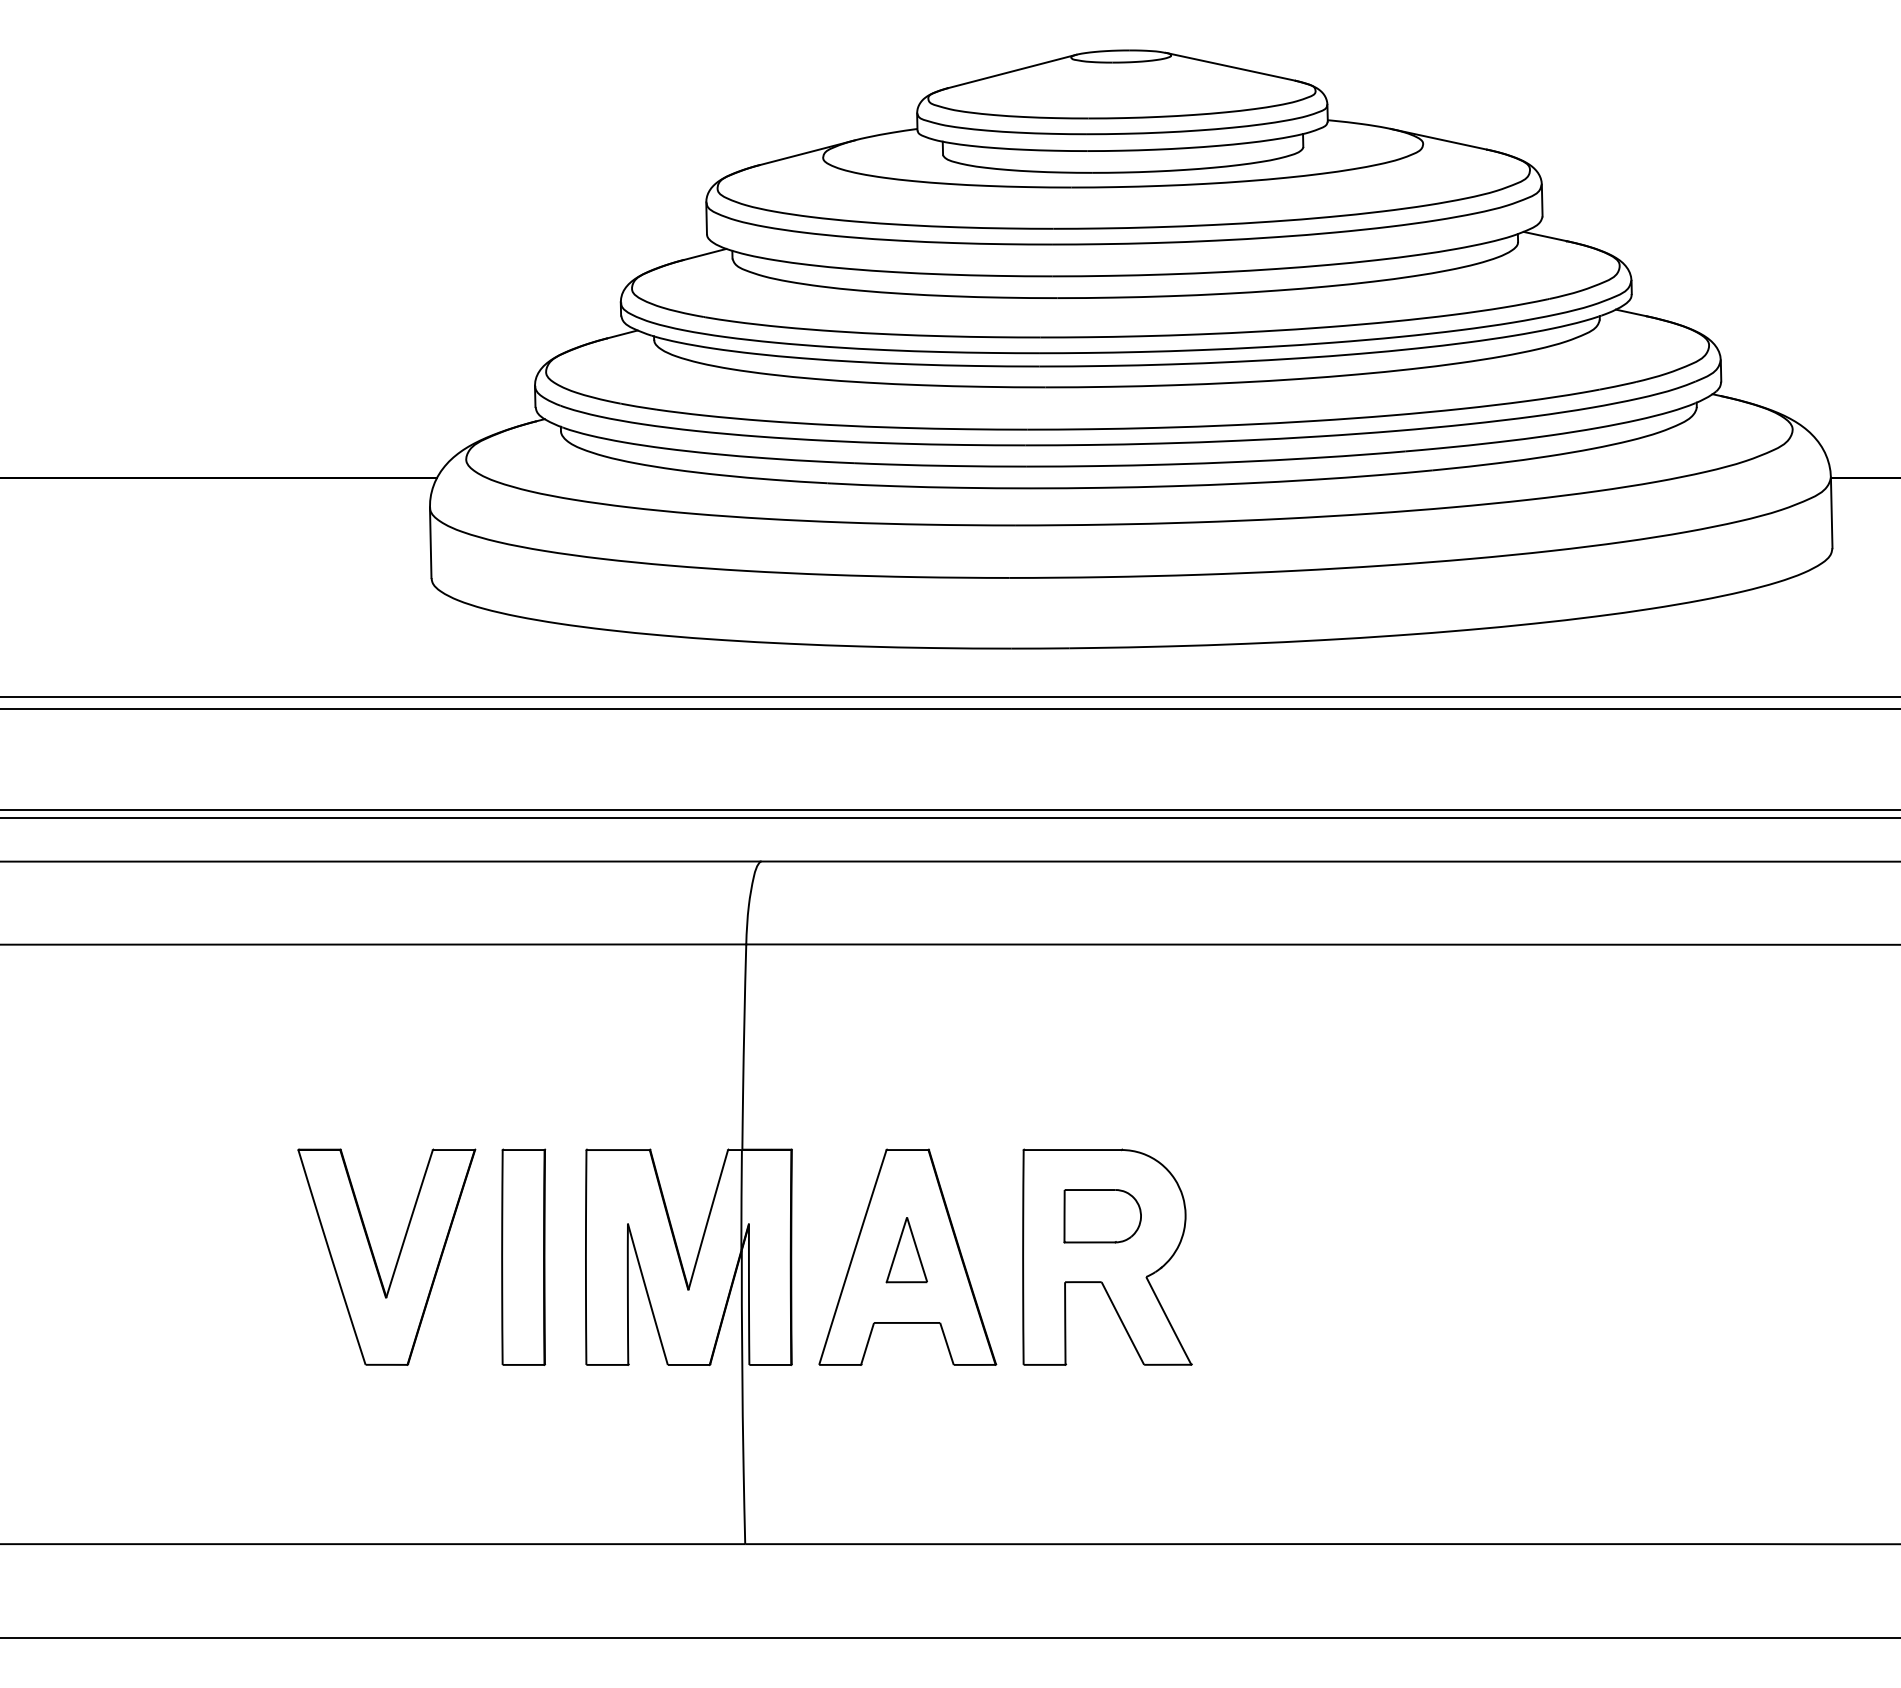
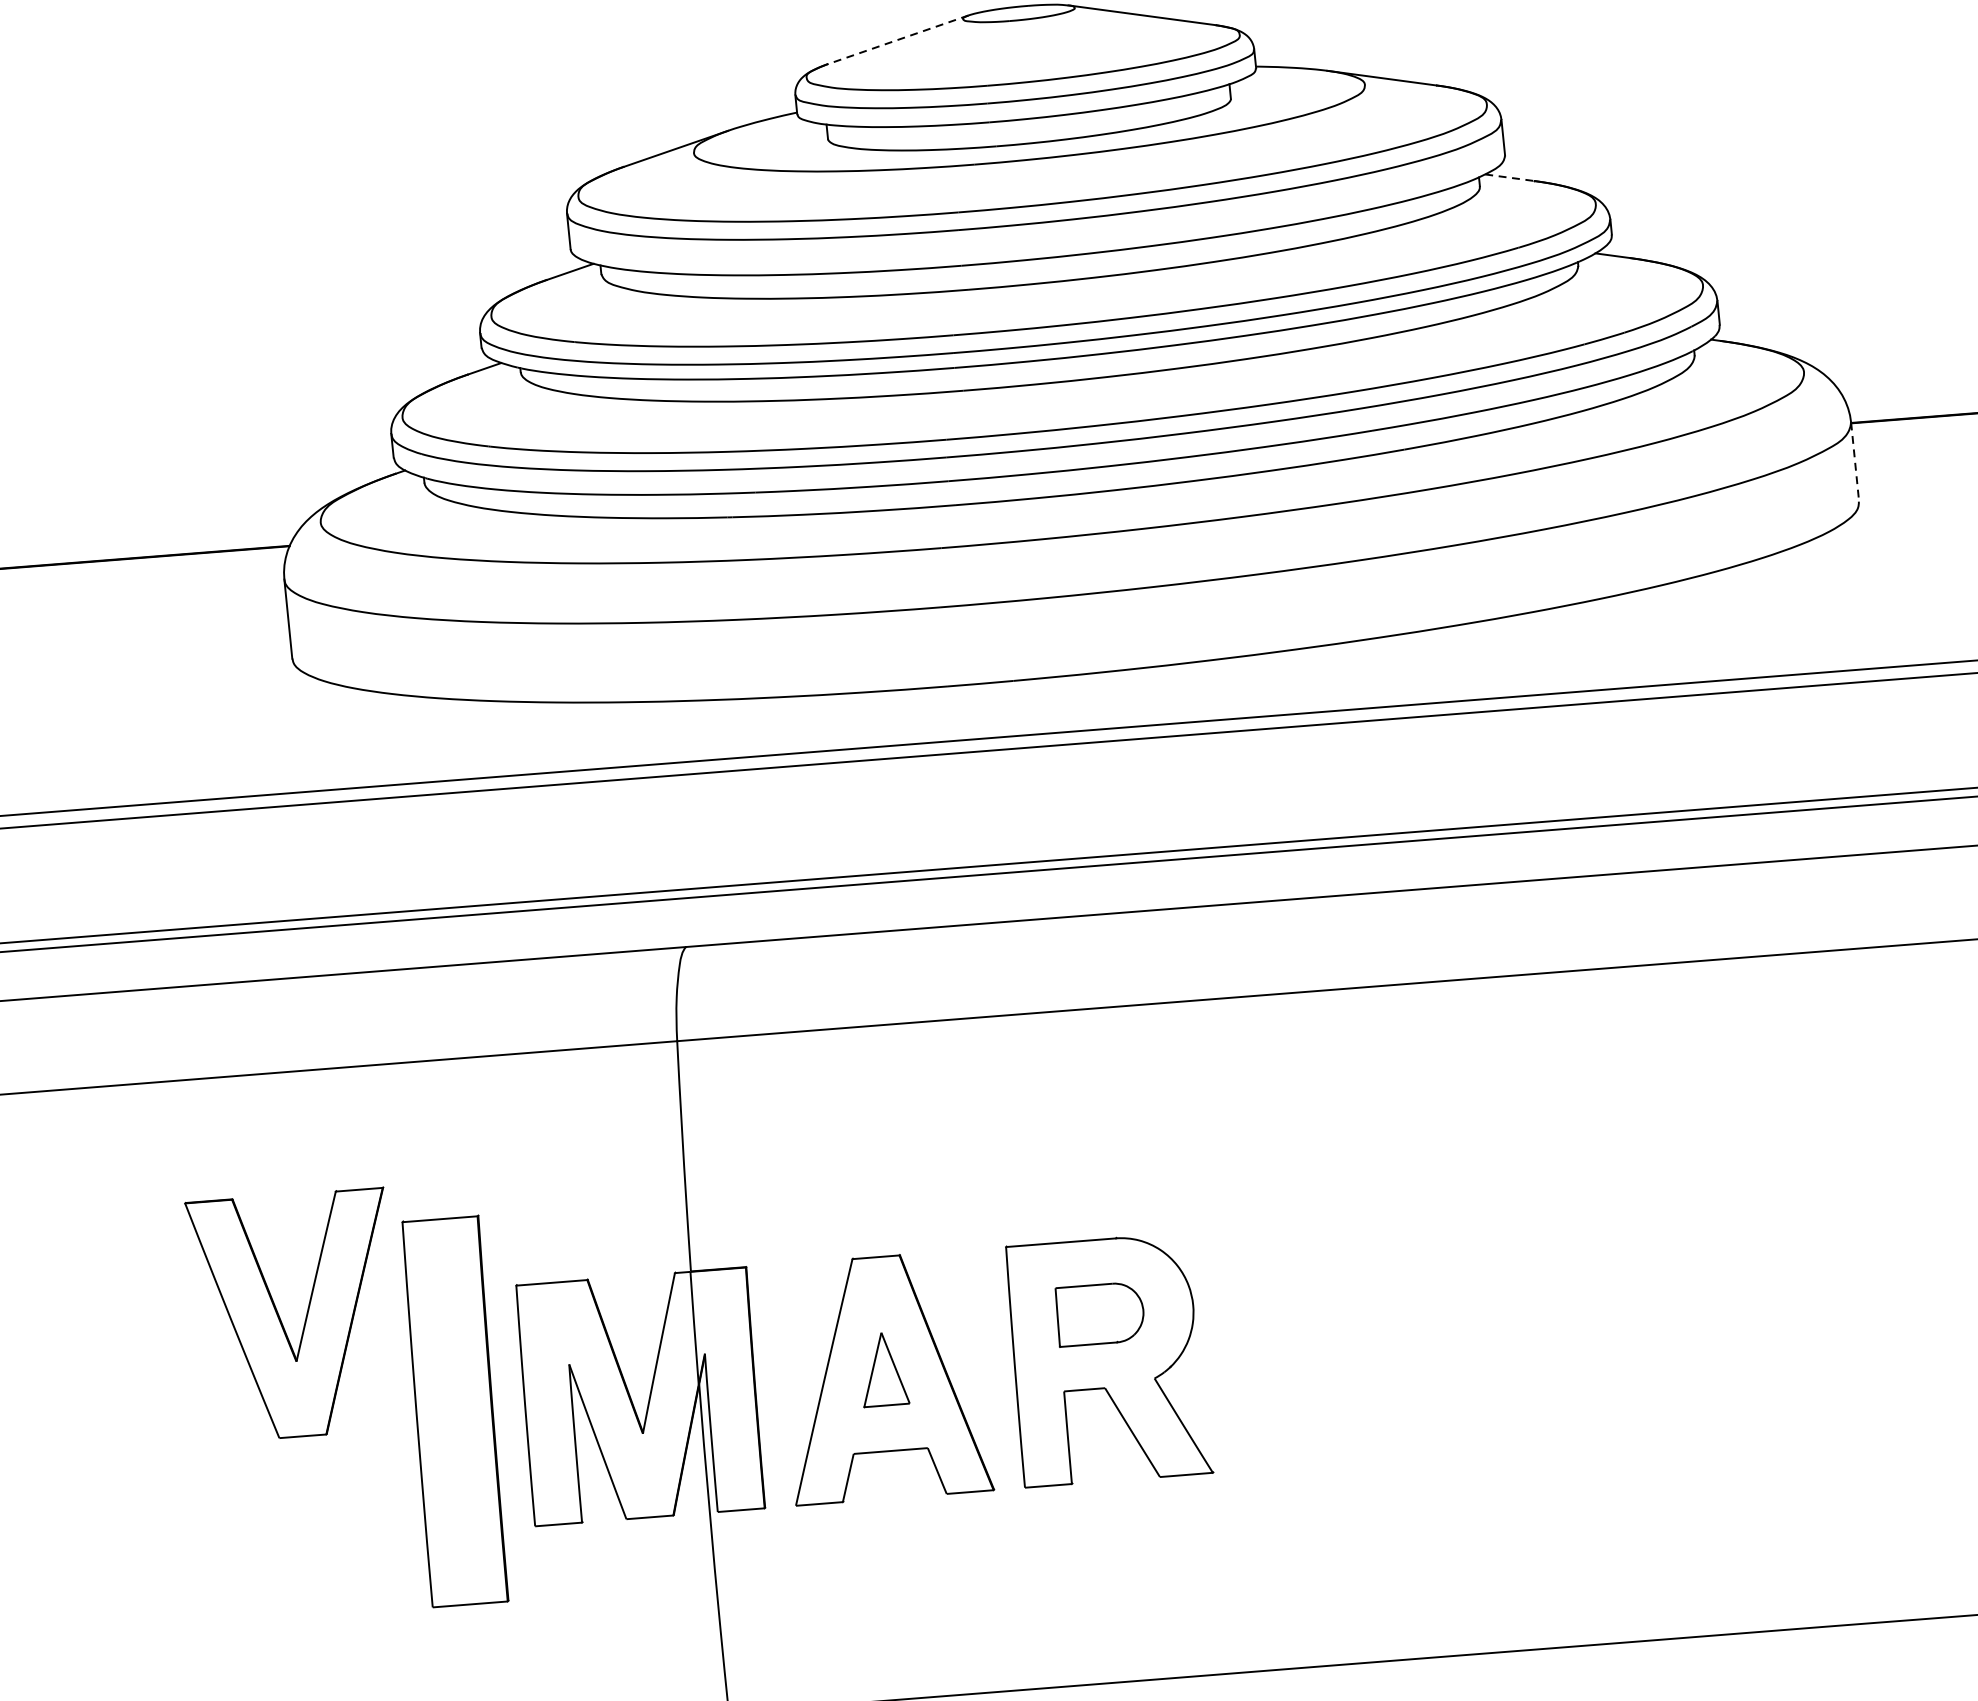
line: (1012, 71) -> (898, 39), solid -> dashed
line: (1545, 236) -> (1510, 177), solid -> dashed
line: (1831, 513) -> (1854, 462), solid -> dashed
part: (523, 1256) -> (455, 1410), size x1.6
part: (397, 1257) -> (305, 1315), moved

